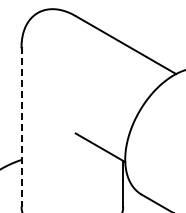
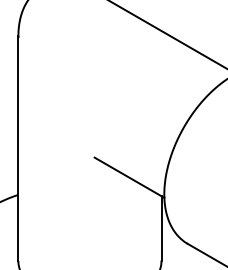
line: (21, 127) -> (18, 149), dashed -> solid

